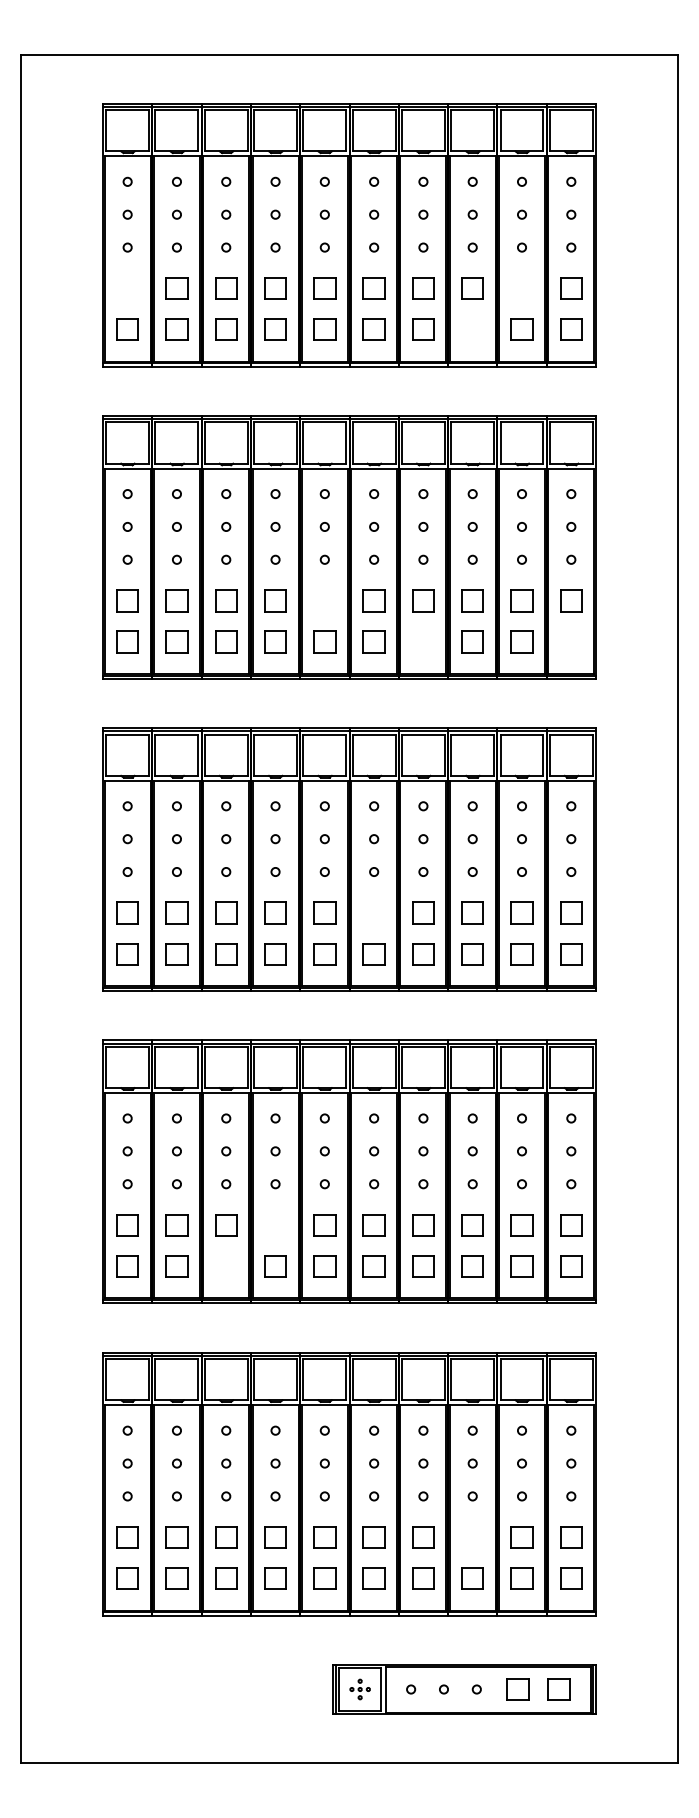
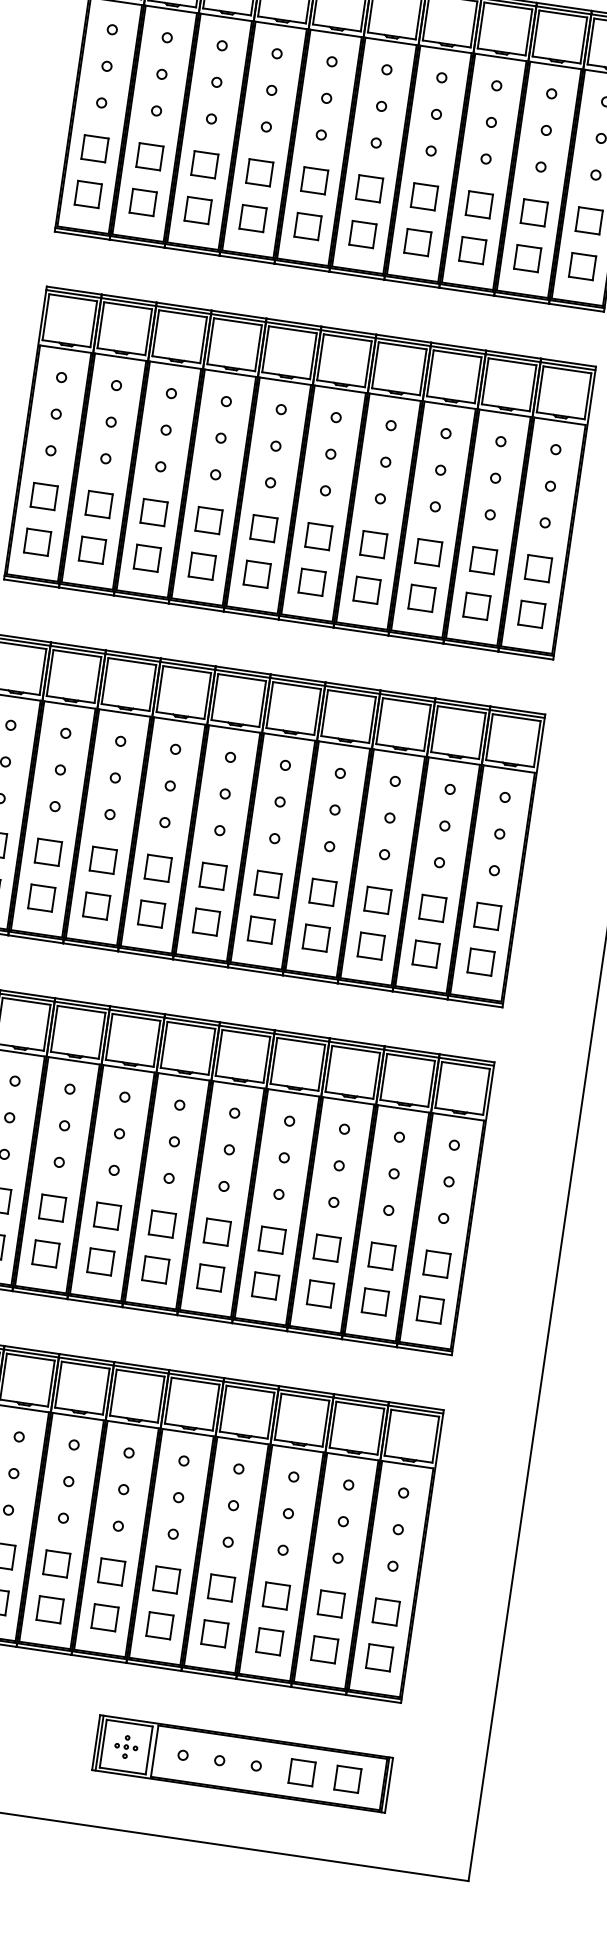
part: (127, 288) -> (94, 148), added
part: (521, 288) -> (533, 212), added
part: (472, 329) -> (472, 250), added
part: (324, 600) -> (263, 528), added
part: (423, 641) -> (367, 589), added
part: (571, 641) -> (532, 613), added
part: (373, 912) -> (267, 883), added
part: (275, 1225) -> (107, 1216), added
part: (226, 1266) -> (46, 1254), added
part: (472, 1537) -> (276, 1595), added

